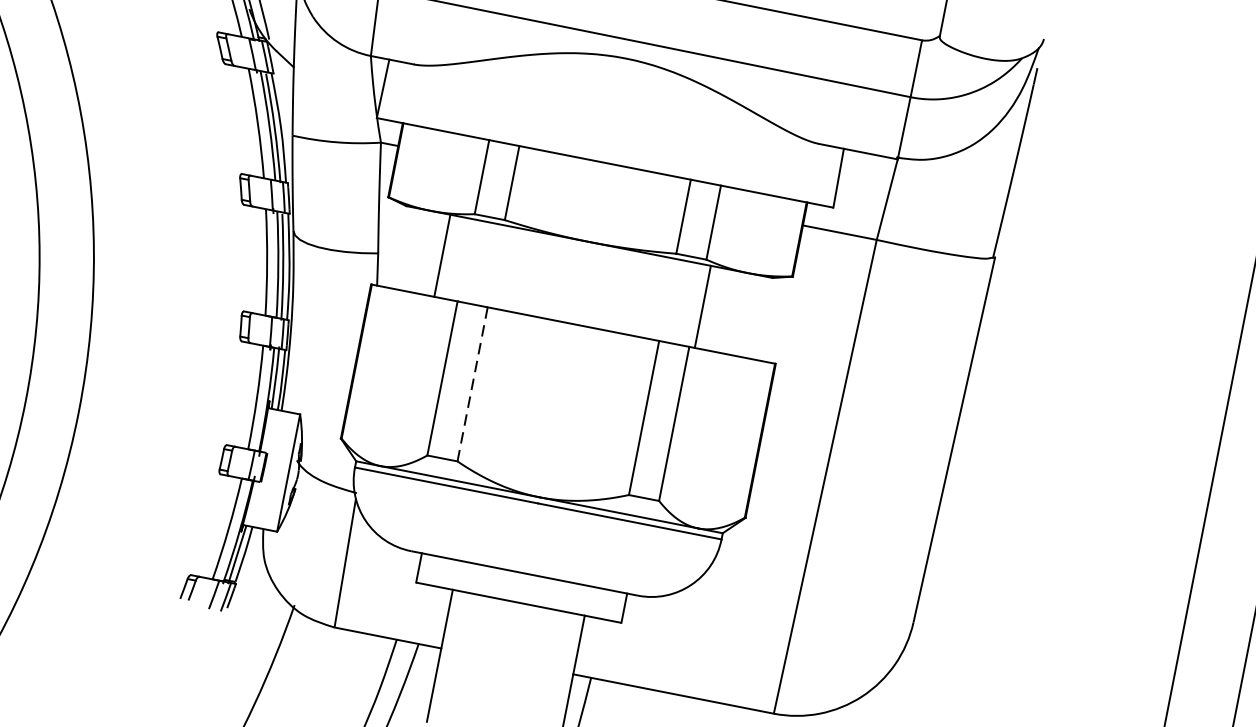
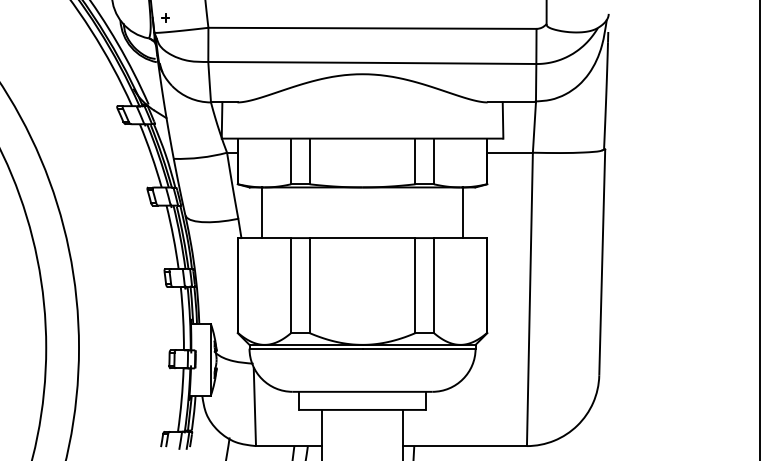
line: (442, 255) -> (261, 212), moved
line: (703, 306) -> (463, 212), moved
line: (472, 384) -> (309, 285), dashed -> solid

